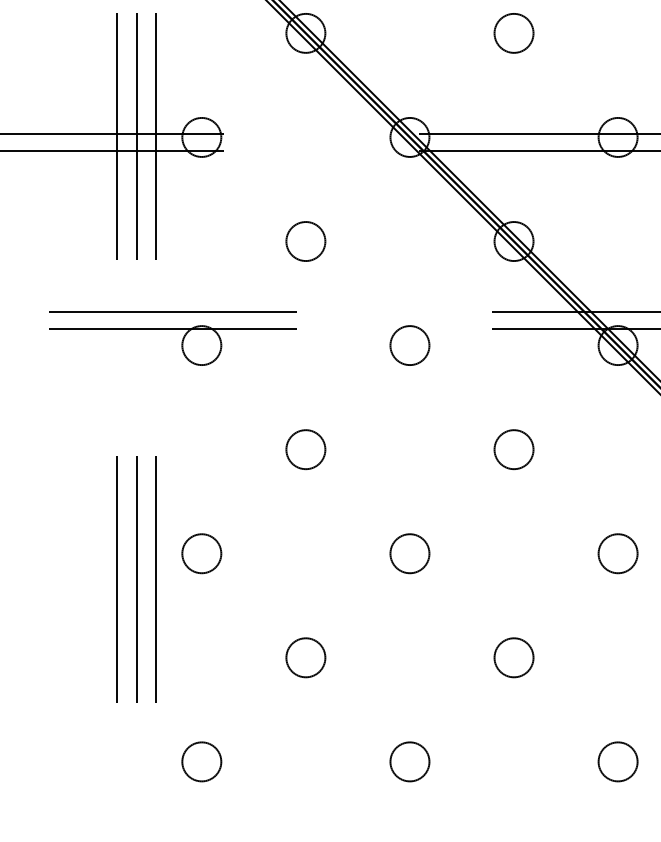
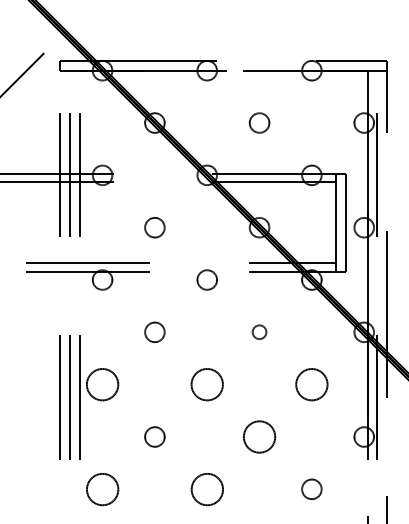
circle: (513, 447) -> (259, 331), size x0.7
circle: (201, 553) -> (102, 384), size x1.6
circle: (410, 553) -> (207, 384), size x1.6
circle: (617, 553) -> (311, 384), size x1.6
circle: (513, 656) -> (259, 436), size x1.6
circle: (201, 760) -> (102, 488), size x1.6
circle: (408, 760) -> (206, 488), size x1.6

